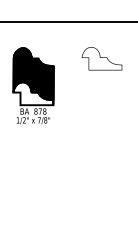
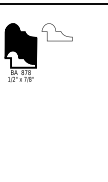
curve: (101, 57) -> (56, 31), moved

